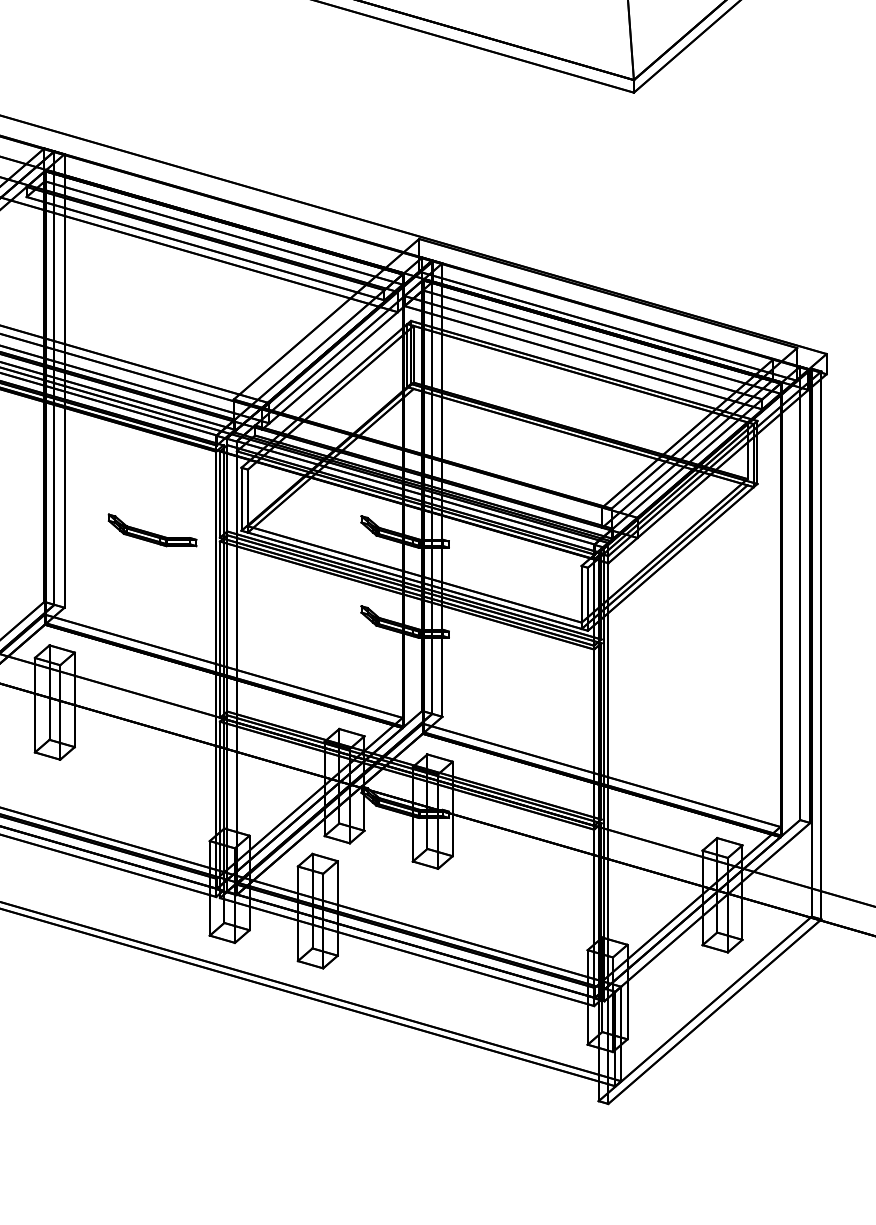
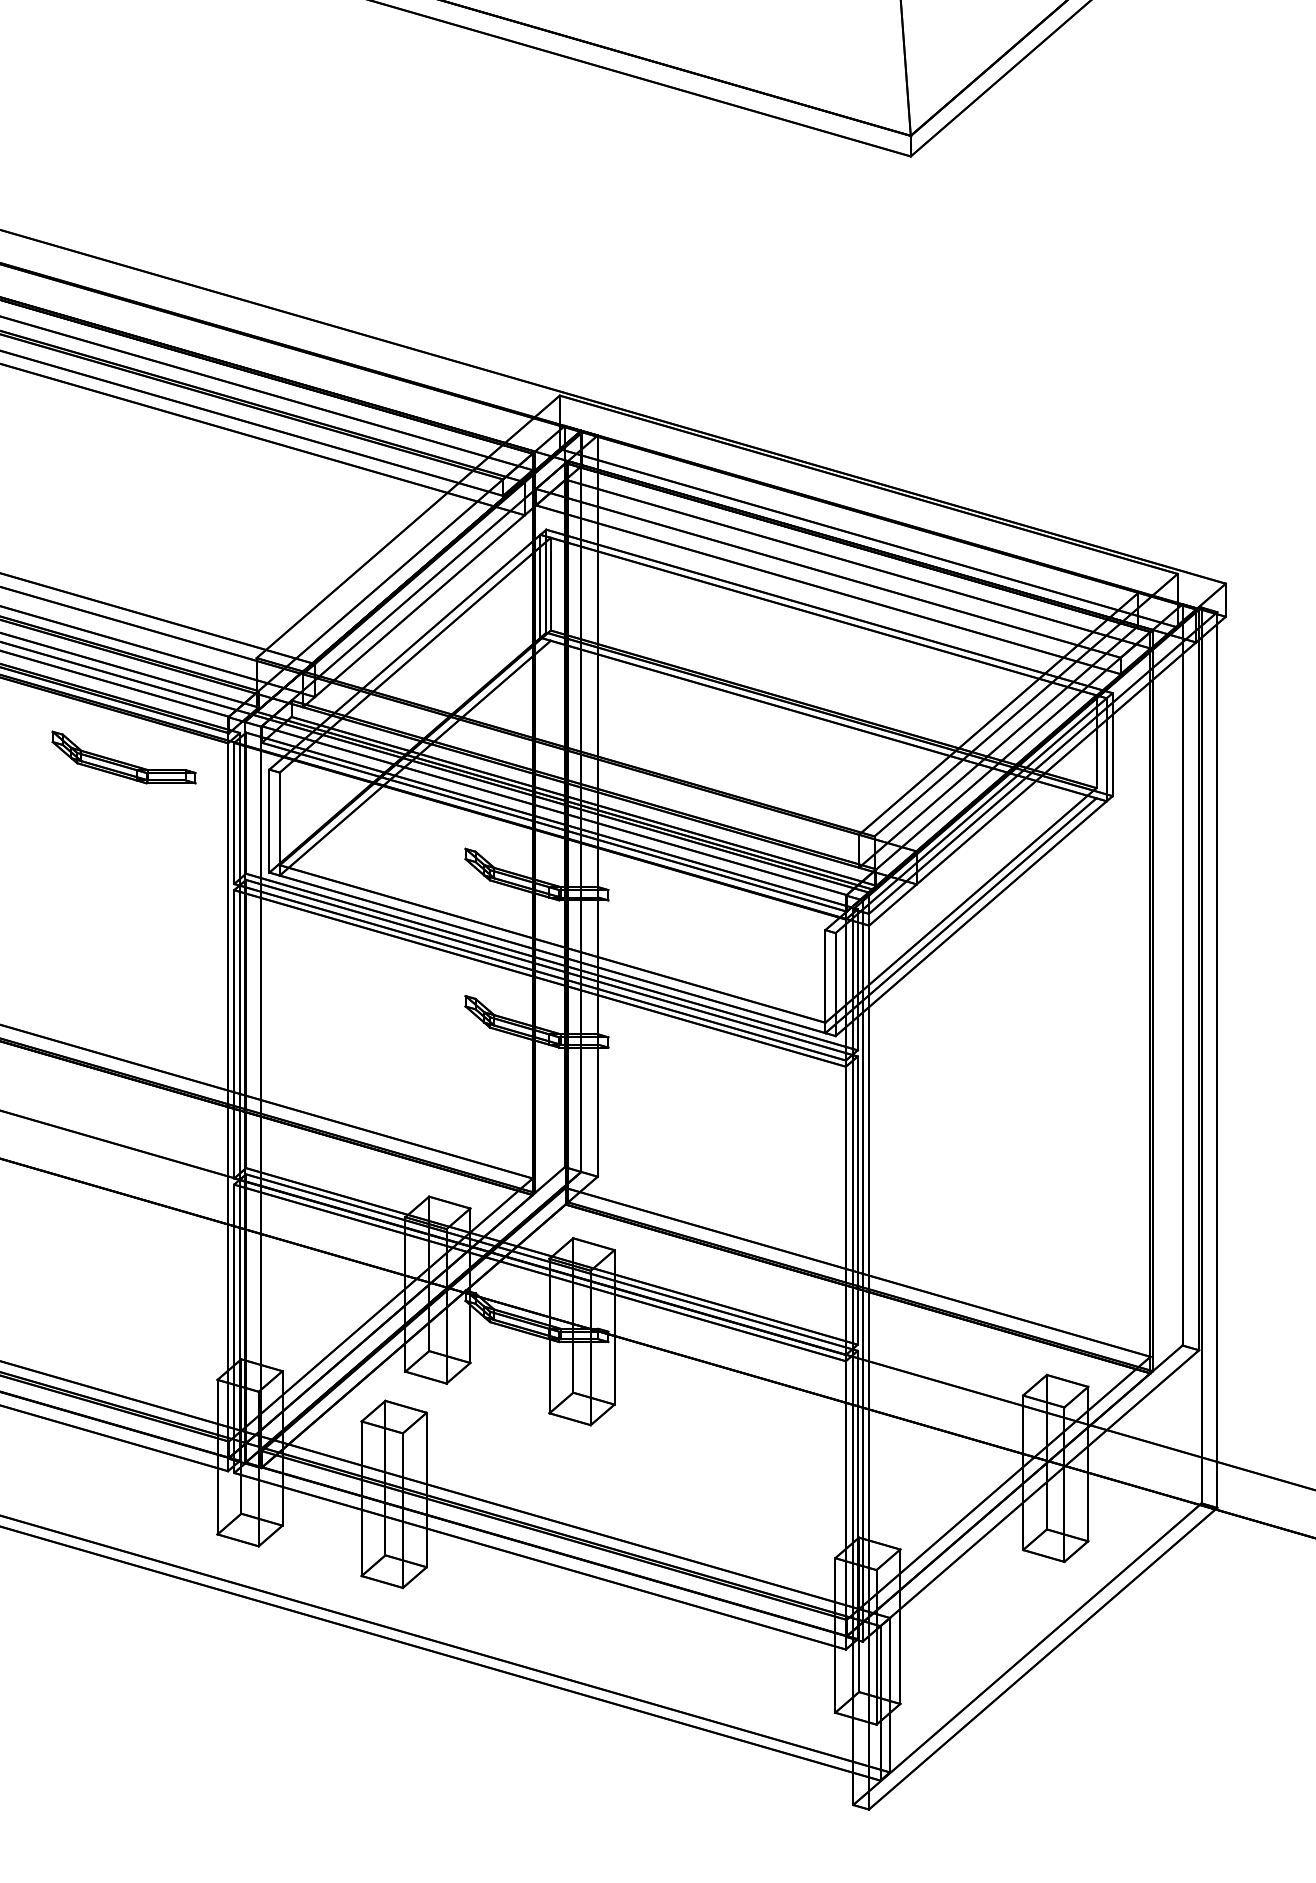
part: (152, 530) -> (123, 757), moved

